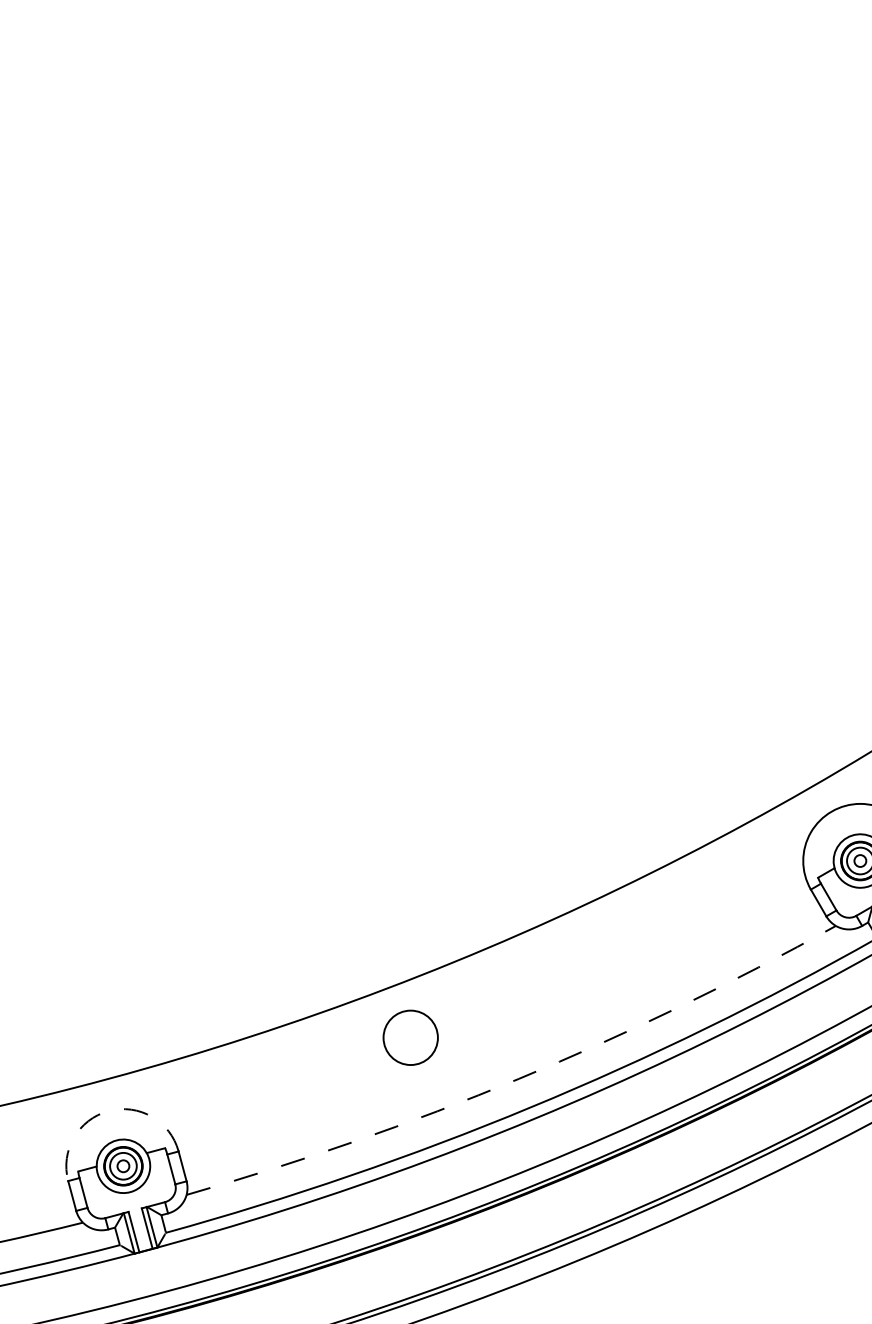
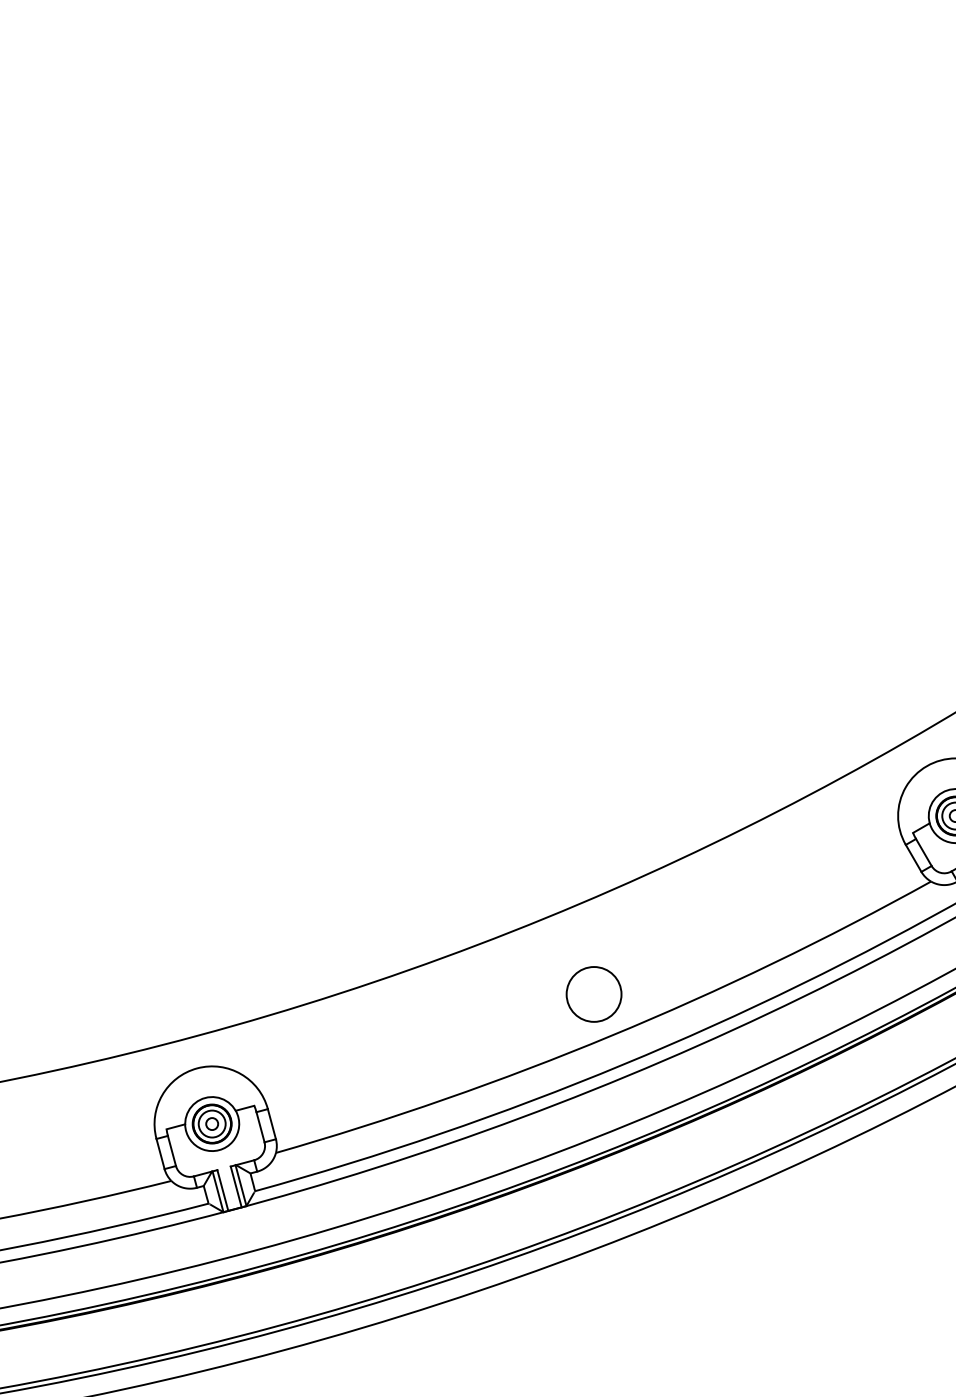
circle: (410, 1037) -> (593, 994), moved
arc: (519, 1078) -> (611, 1035), dashed -> solid
arc: (108, 1111) -> (197, 1068), dashed -> solid

